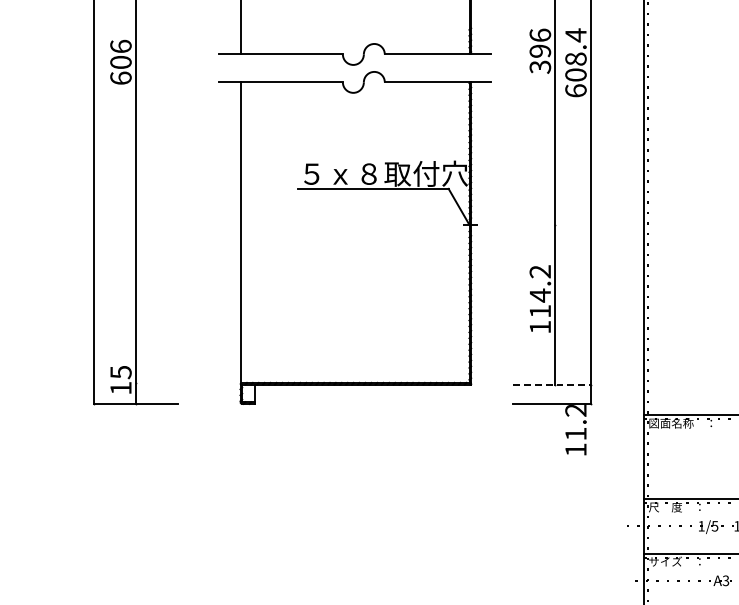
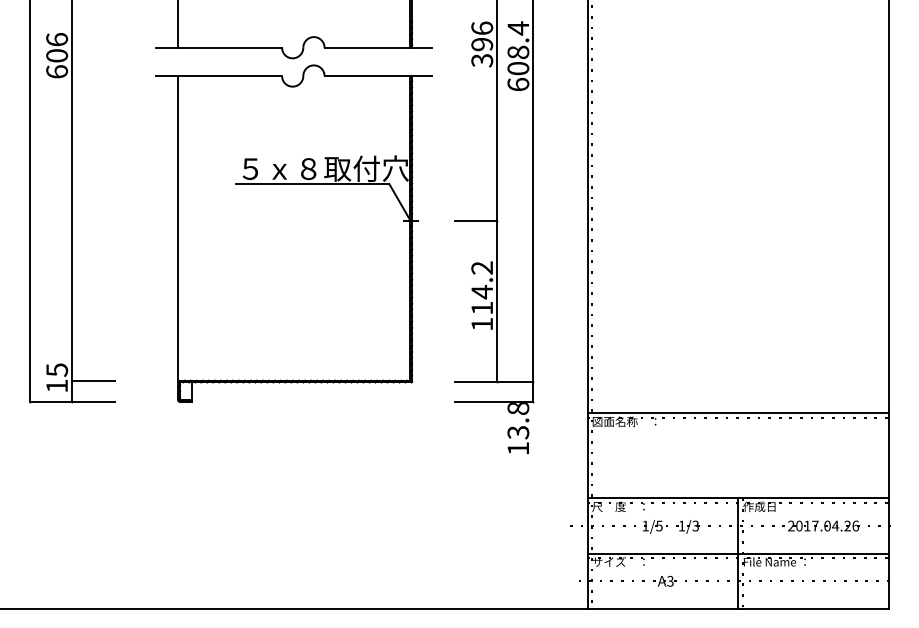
line: (533, 224) -> (475, 220), added
line: (156, 382) -> (93, 380), added
line: (552, 384) -> (494, 382), dashed -> solid
text: (576, 423) -> (518, 421), 11.2 -> 13.8

